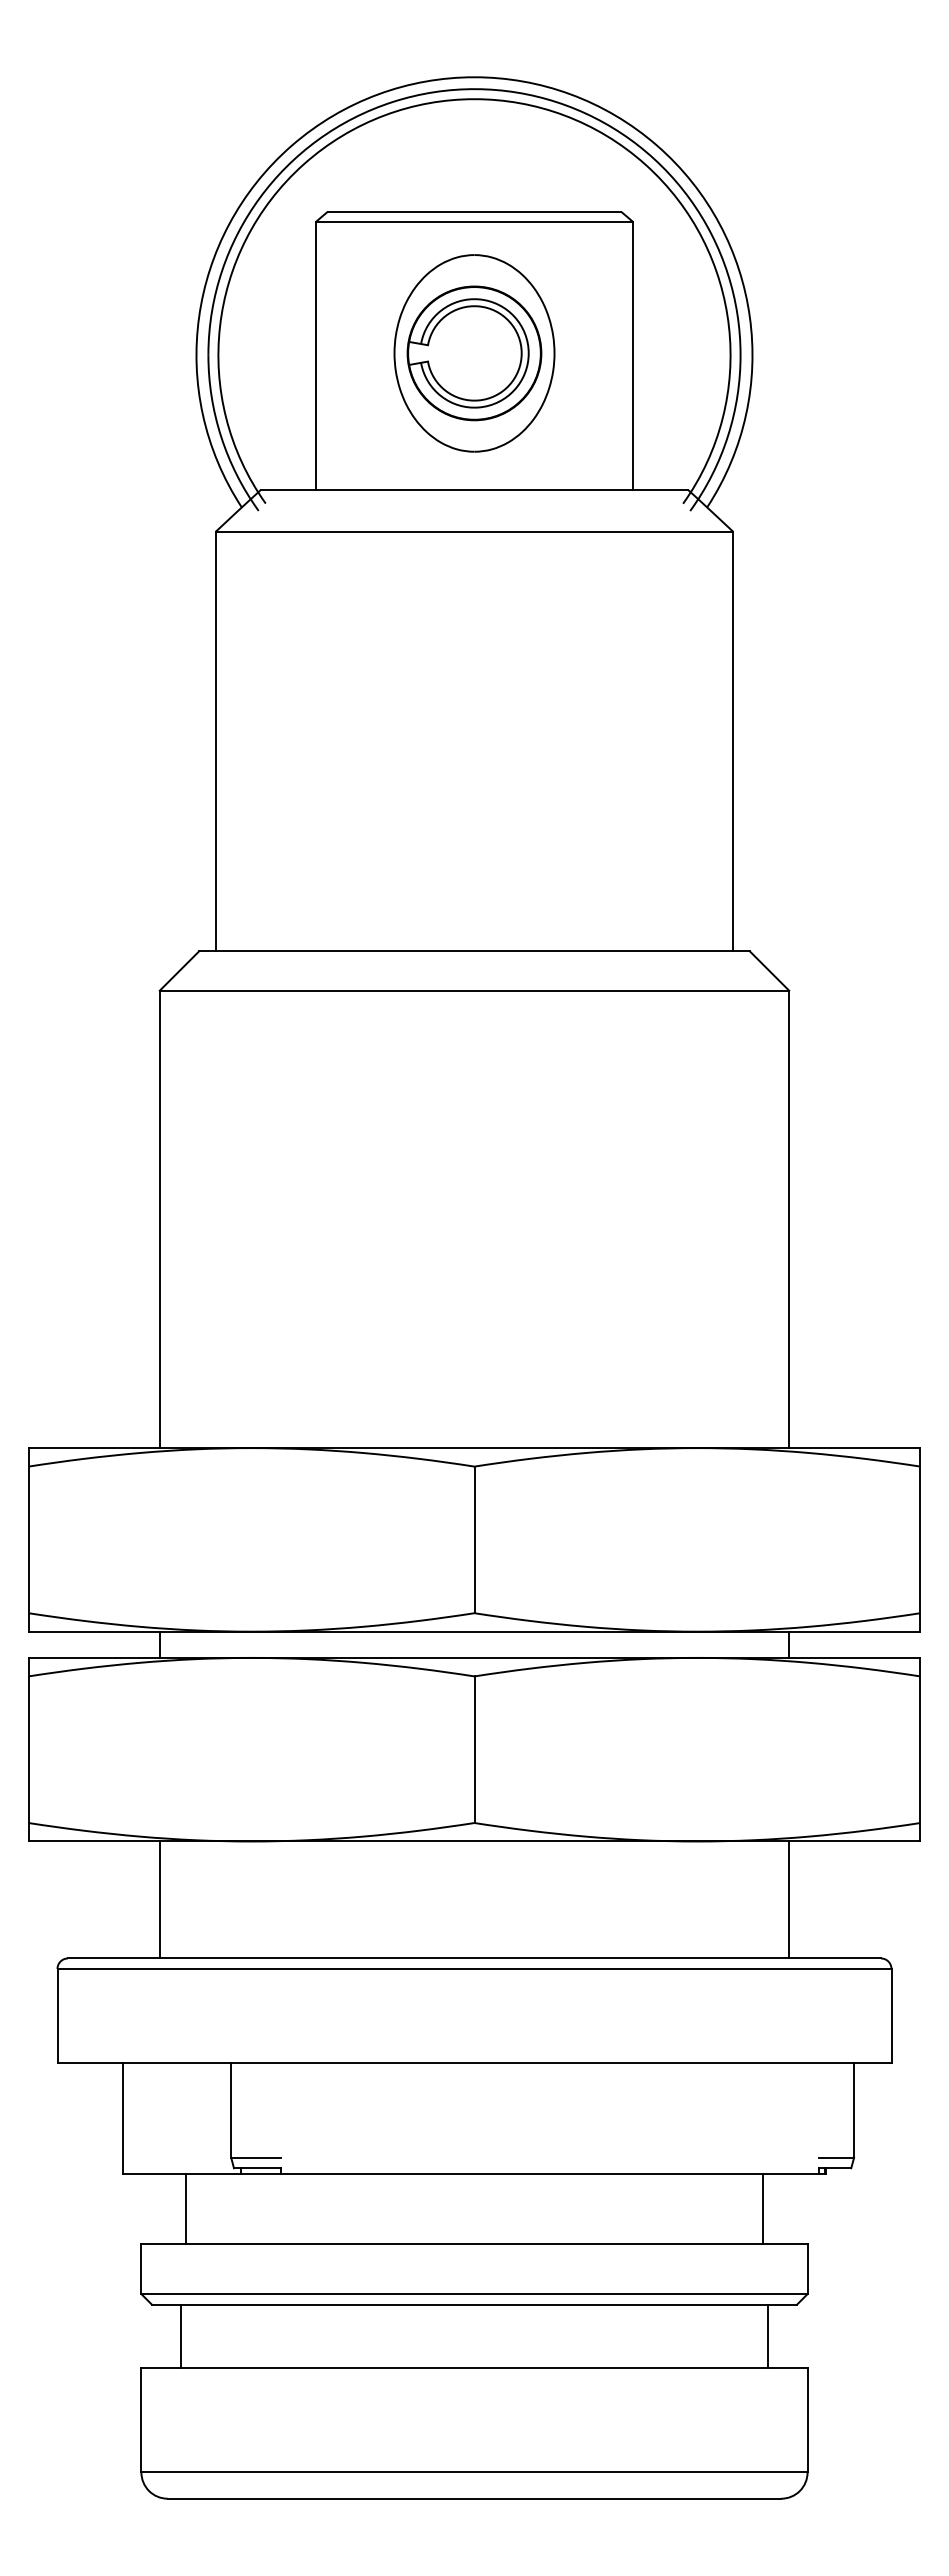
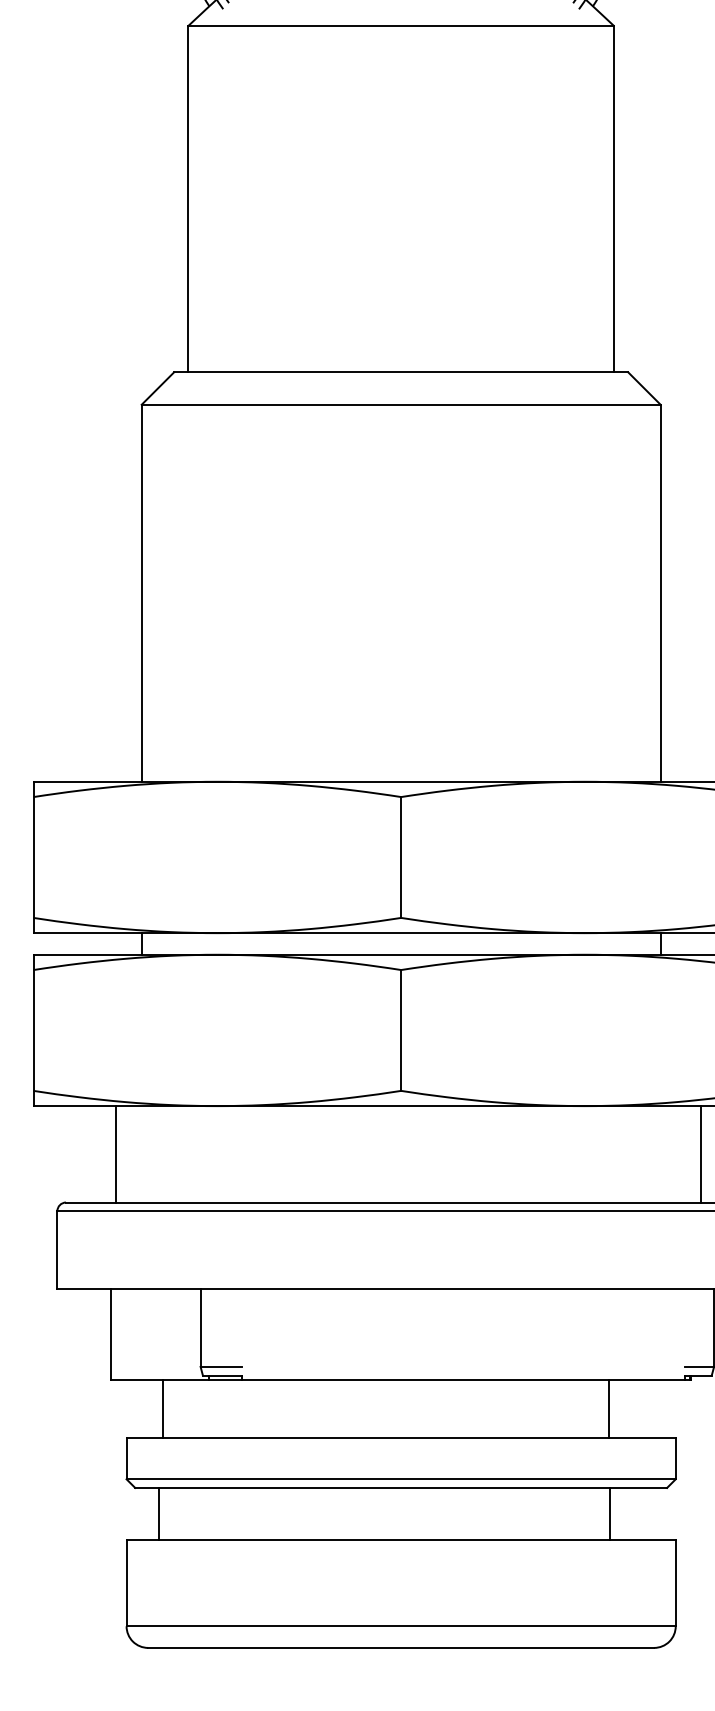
line: (159, 1899) -> (115, 1153), moved
line: (789, 1899) -> (701, 1153), moved
line: (762, 2208) -> (608, 1408), moved
line: (768, 2335) -> (609, 1513), moved

